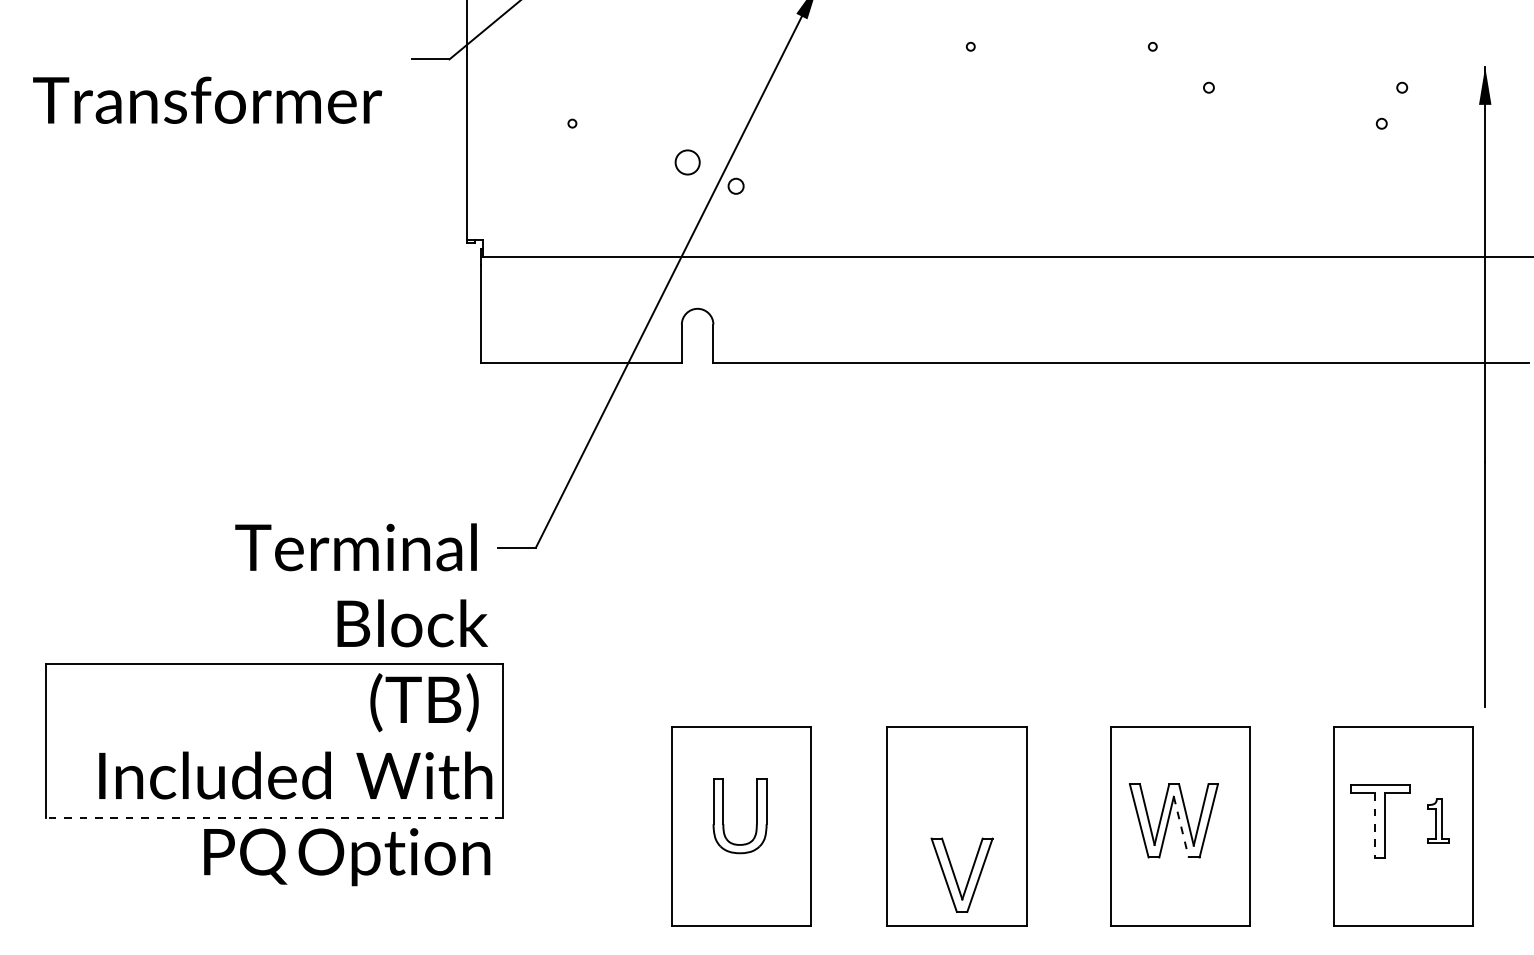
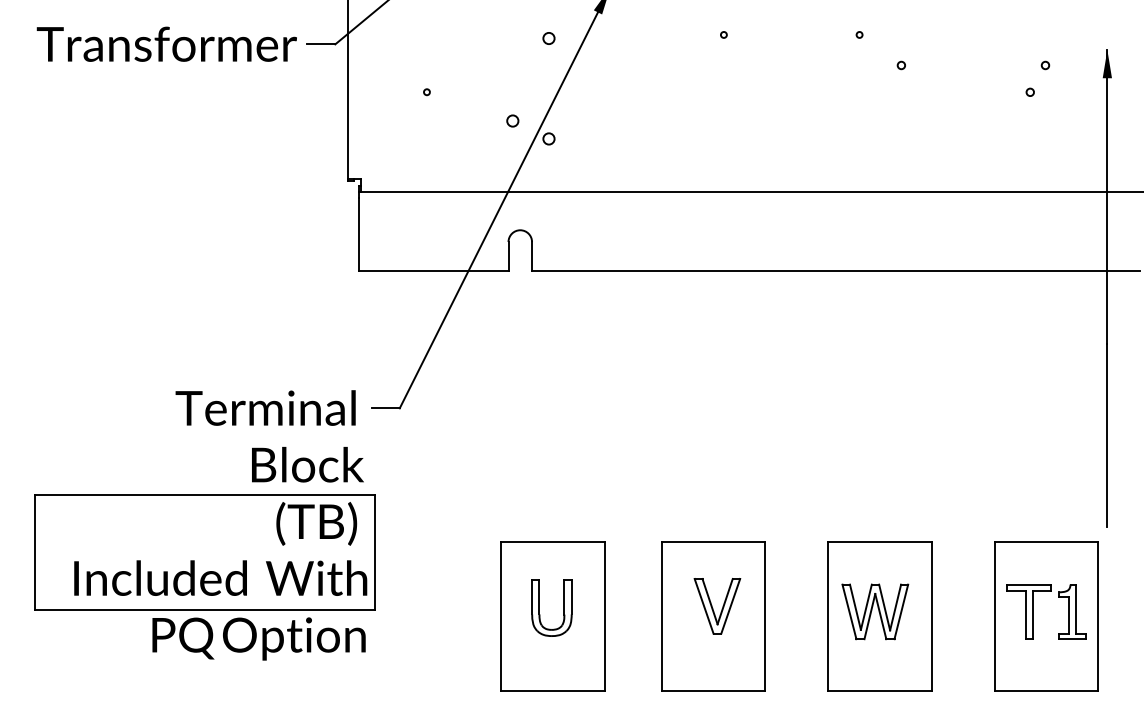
circle: (735, 51) -> (548, 38), added
text: (207, 99) -> (166, 43), moved
circle: (687, 161) -> (512, 120), size x0.62
line: (274, 818) -> (204, 610), dashed -> solid
part: (1438, 820) -> (1072, 611), size x1.67
line: (1375, 825) -> (1025, 615), dashed -> solid
line: (1181, 827) -> (880, 616), dashed -> solid
part: (955, 875) -> (712, 606), moved

